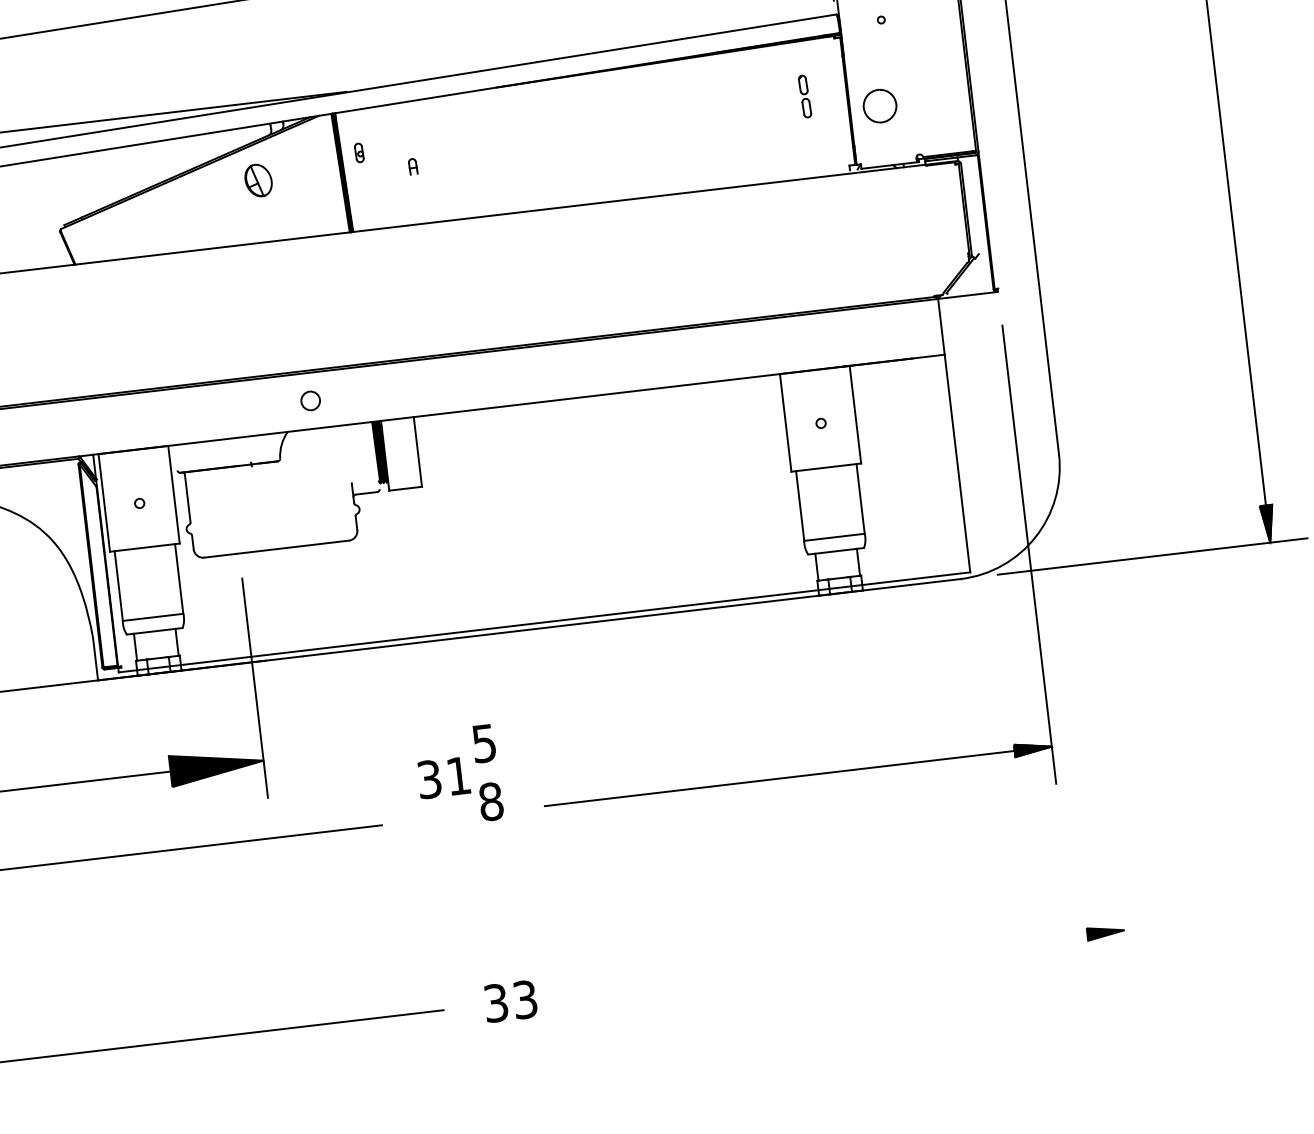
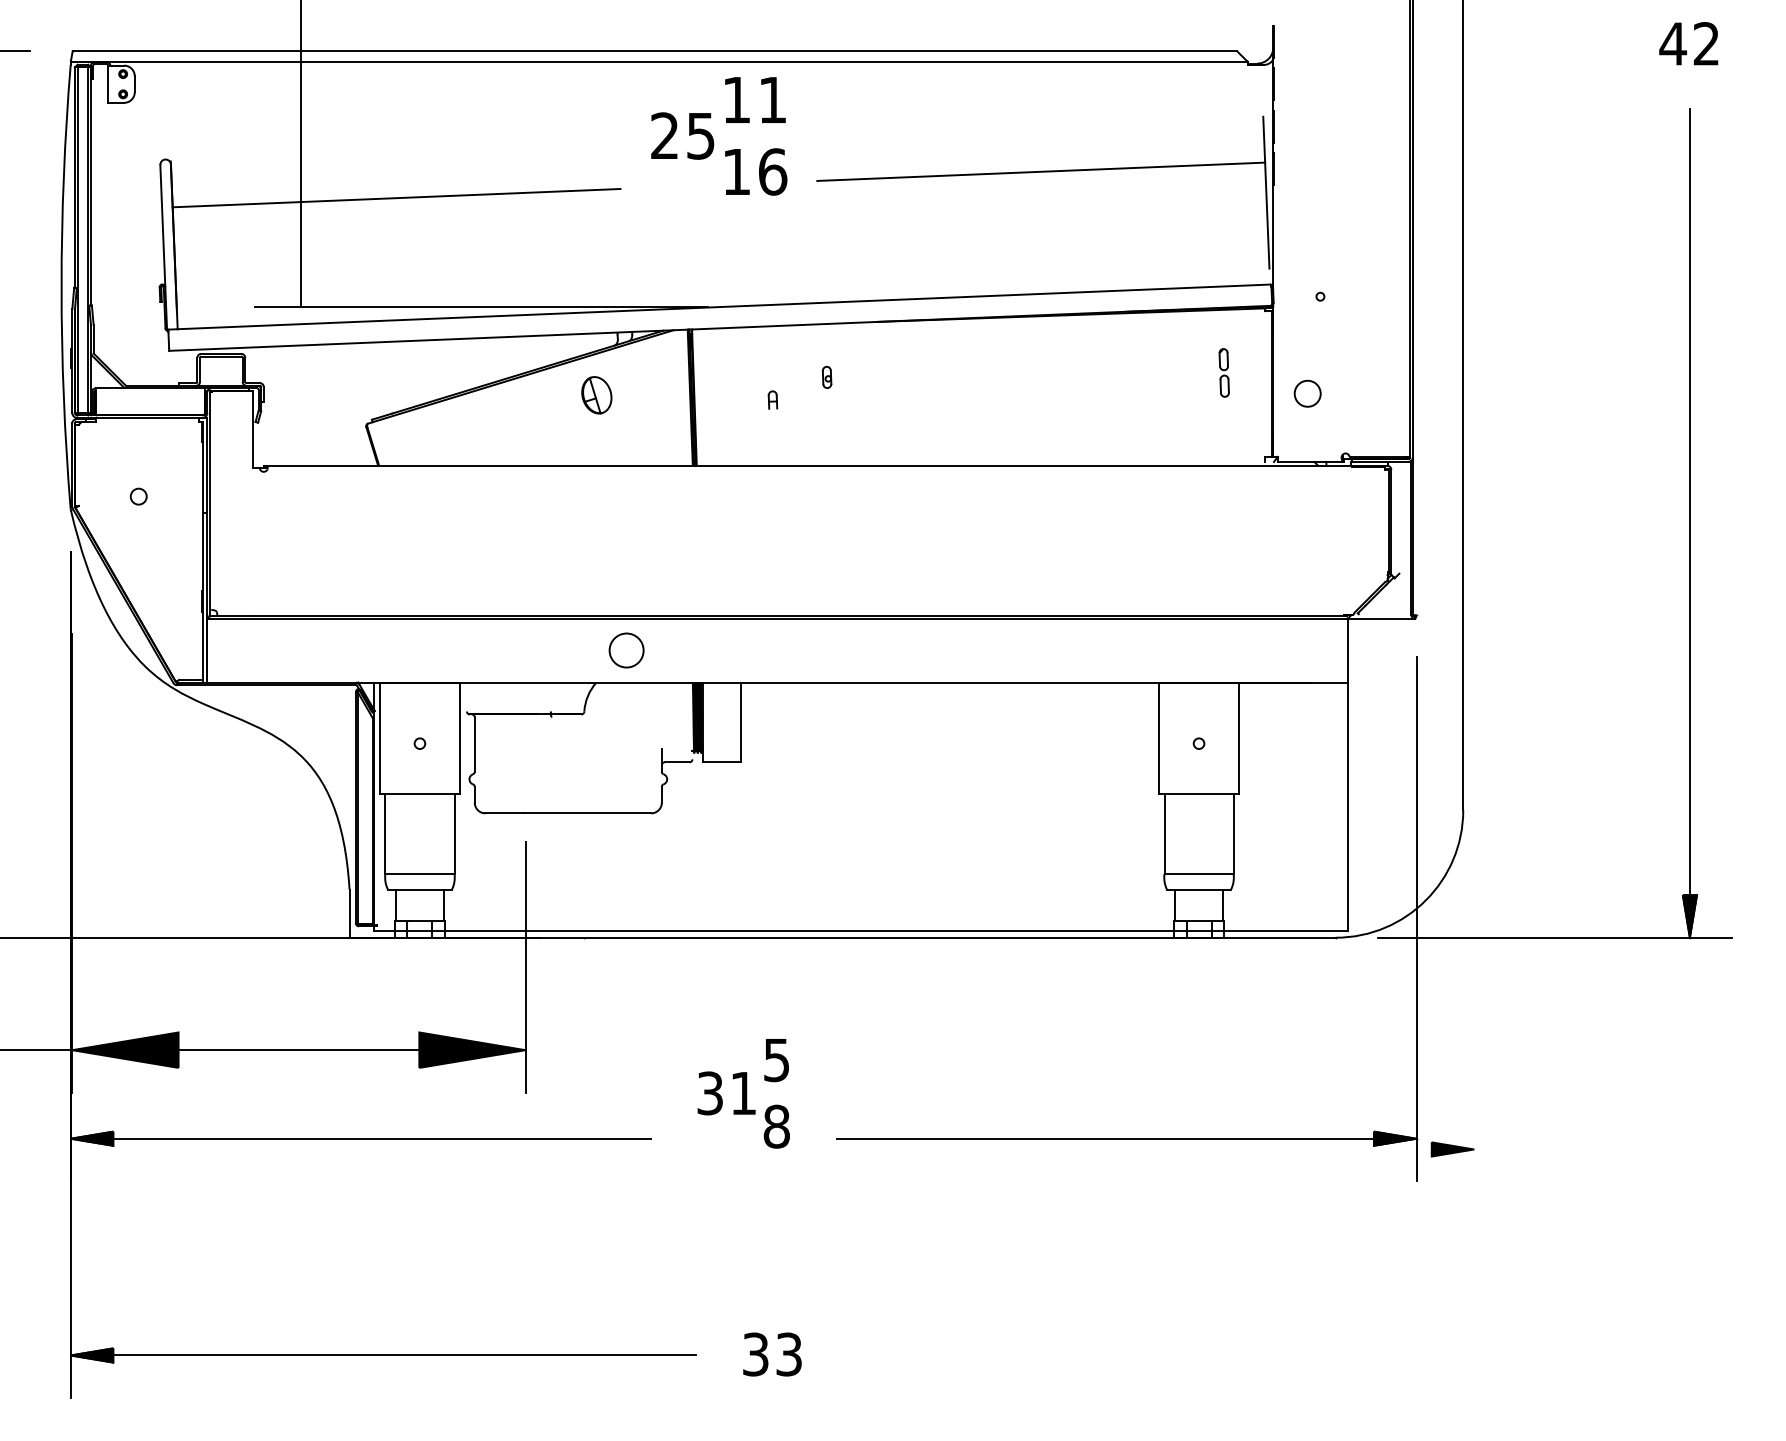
circle: (879, 106) -> (1307, 393), size x0.7
part: (358, 153) -> (826, 377), moved
circle: (309, 400) -> (625, 650), size x1.6
part: (1105, 932) -> (1452, 1149), moved

